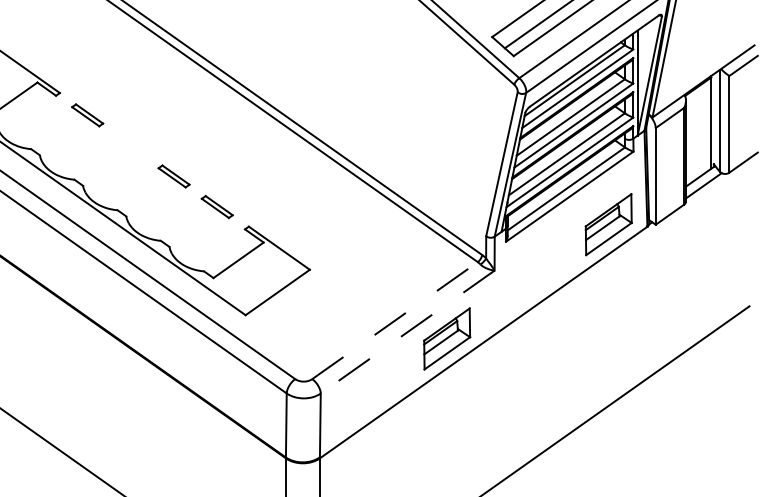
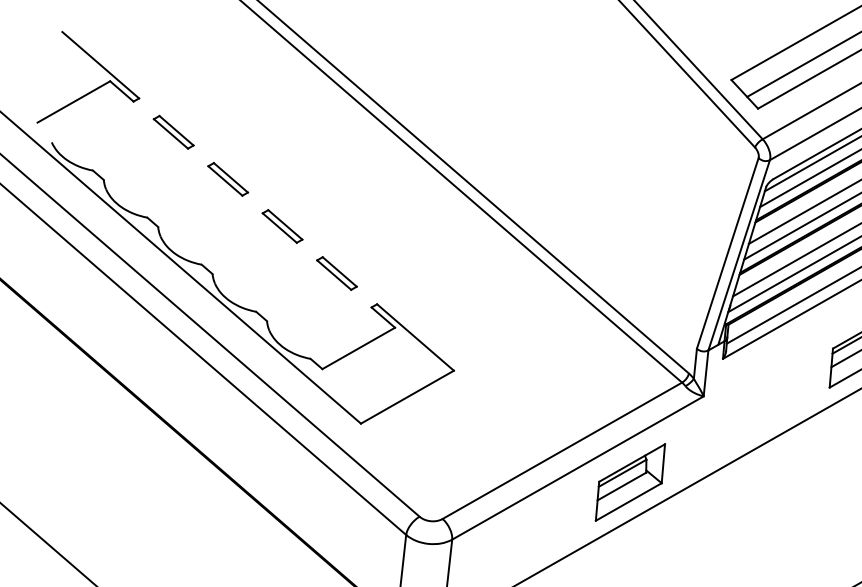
part: (130, 145) -> (227, 178), added
line: (395, 320) -> (563, 450), dashed -> solid
line: (407, 332) -> (577, 468), dashed -> solid

